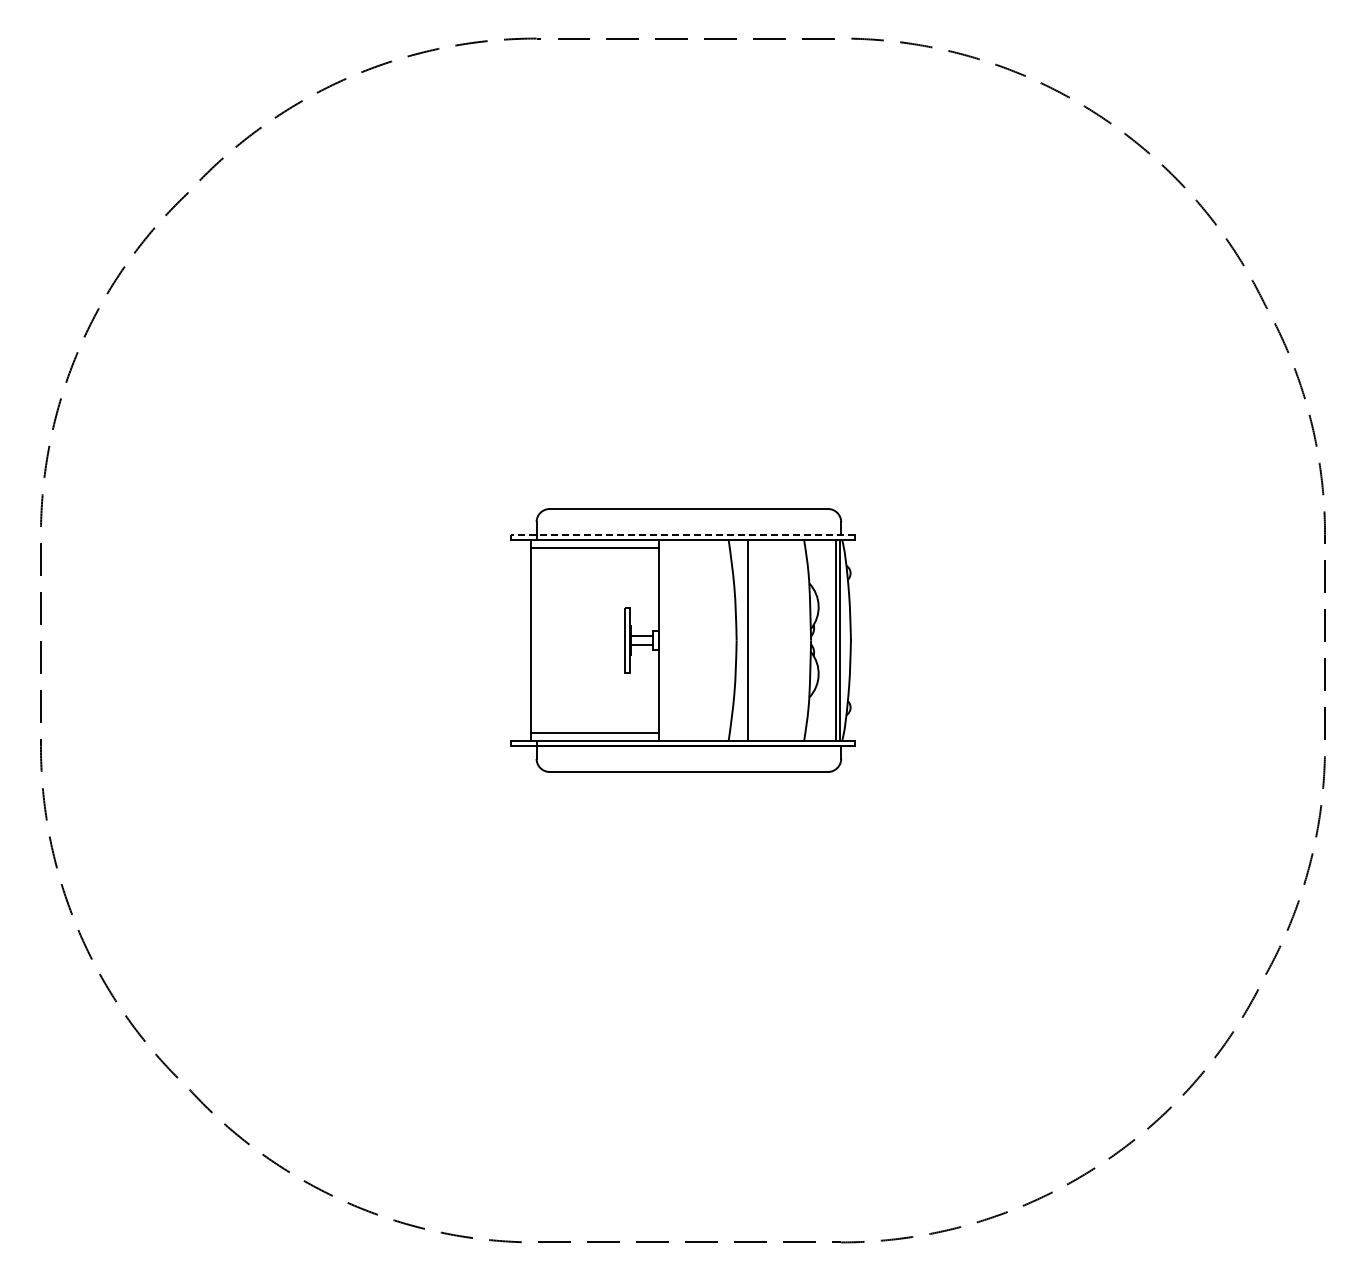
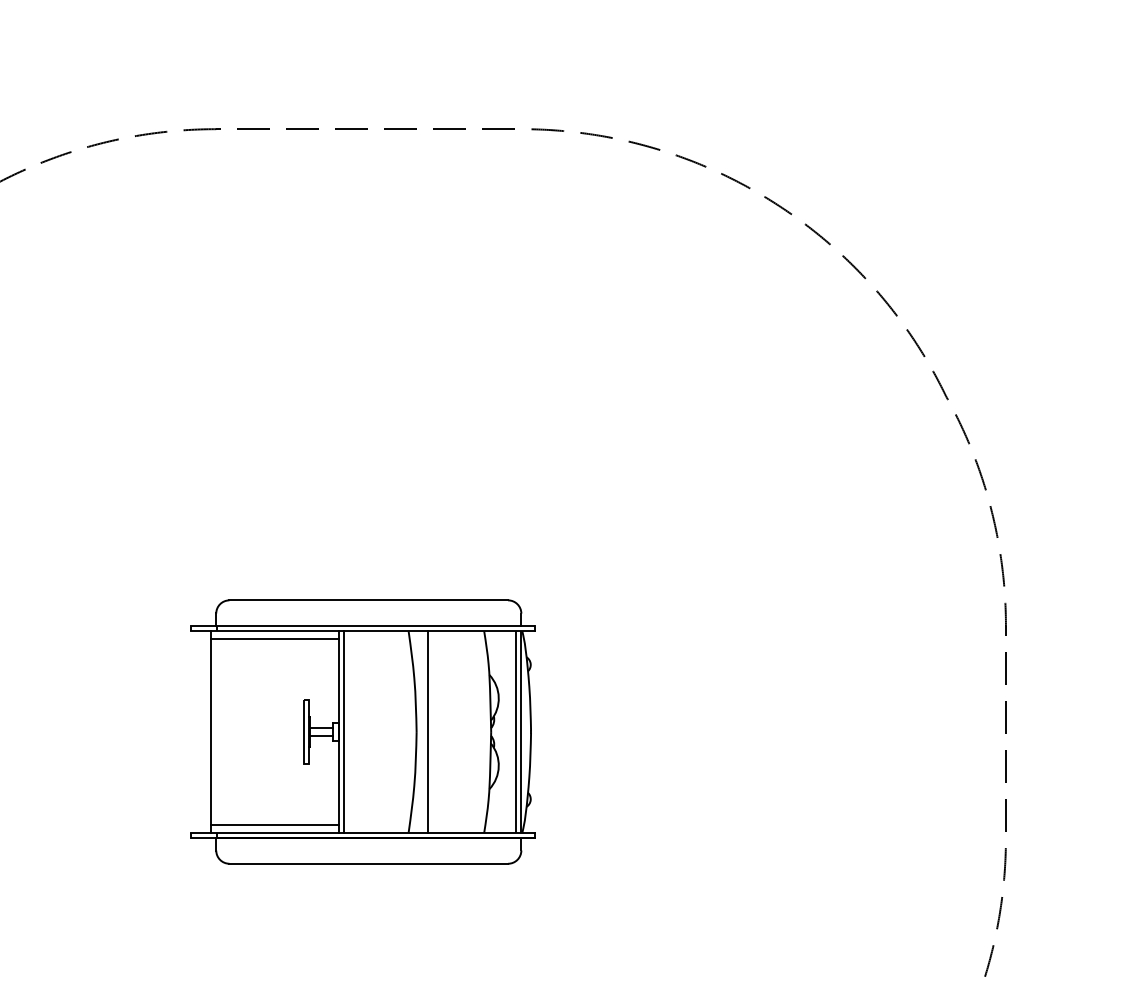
line: (680, 534) -> (360, 625), dashed -> solid
line: (664, 640) -> (344, 732), added

